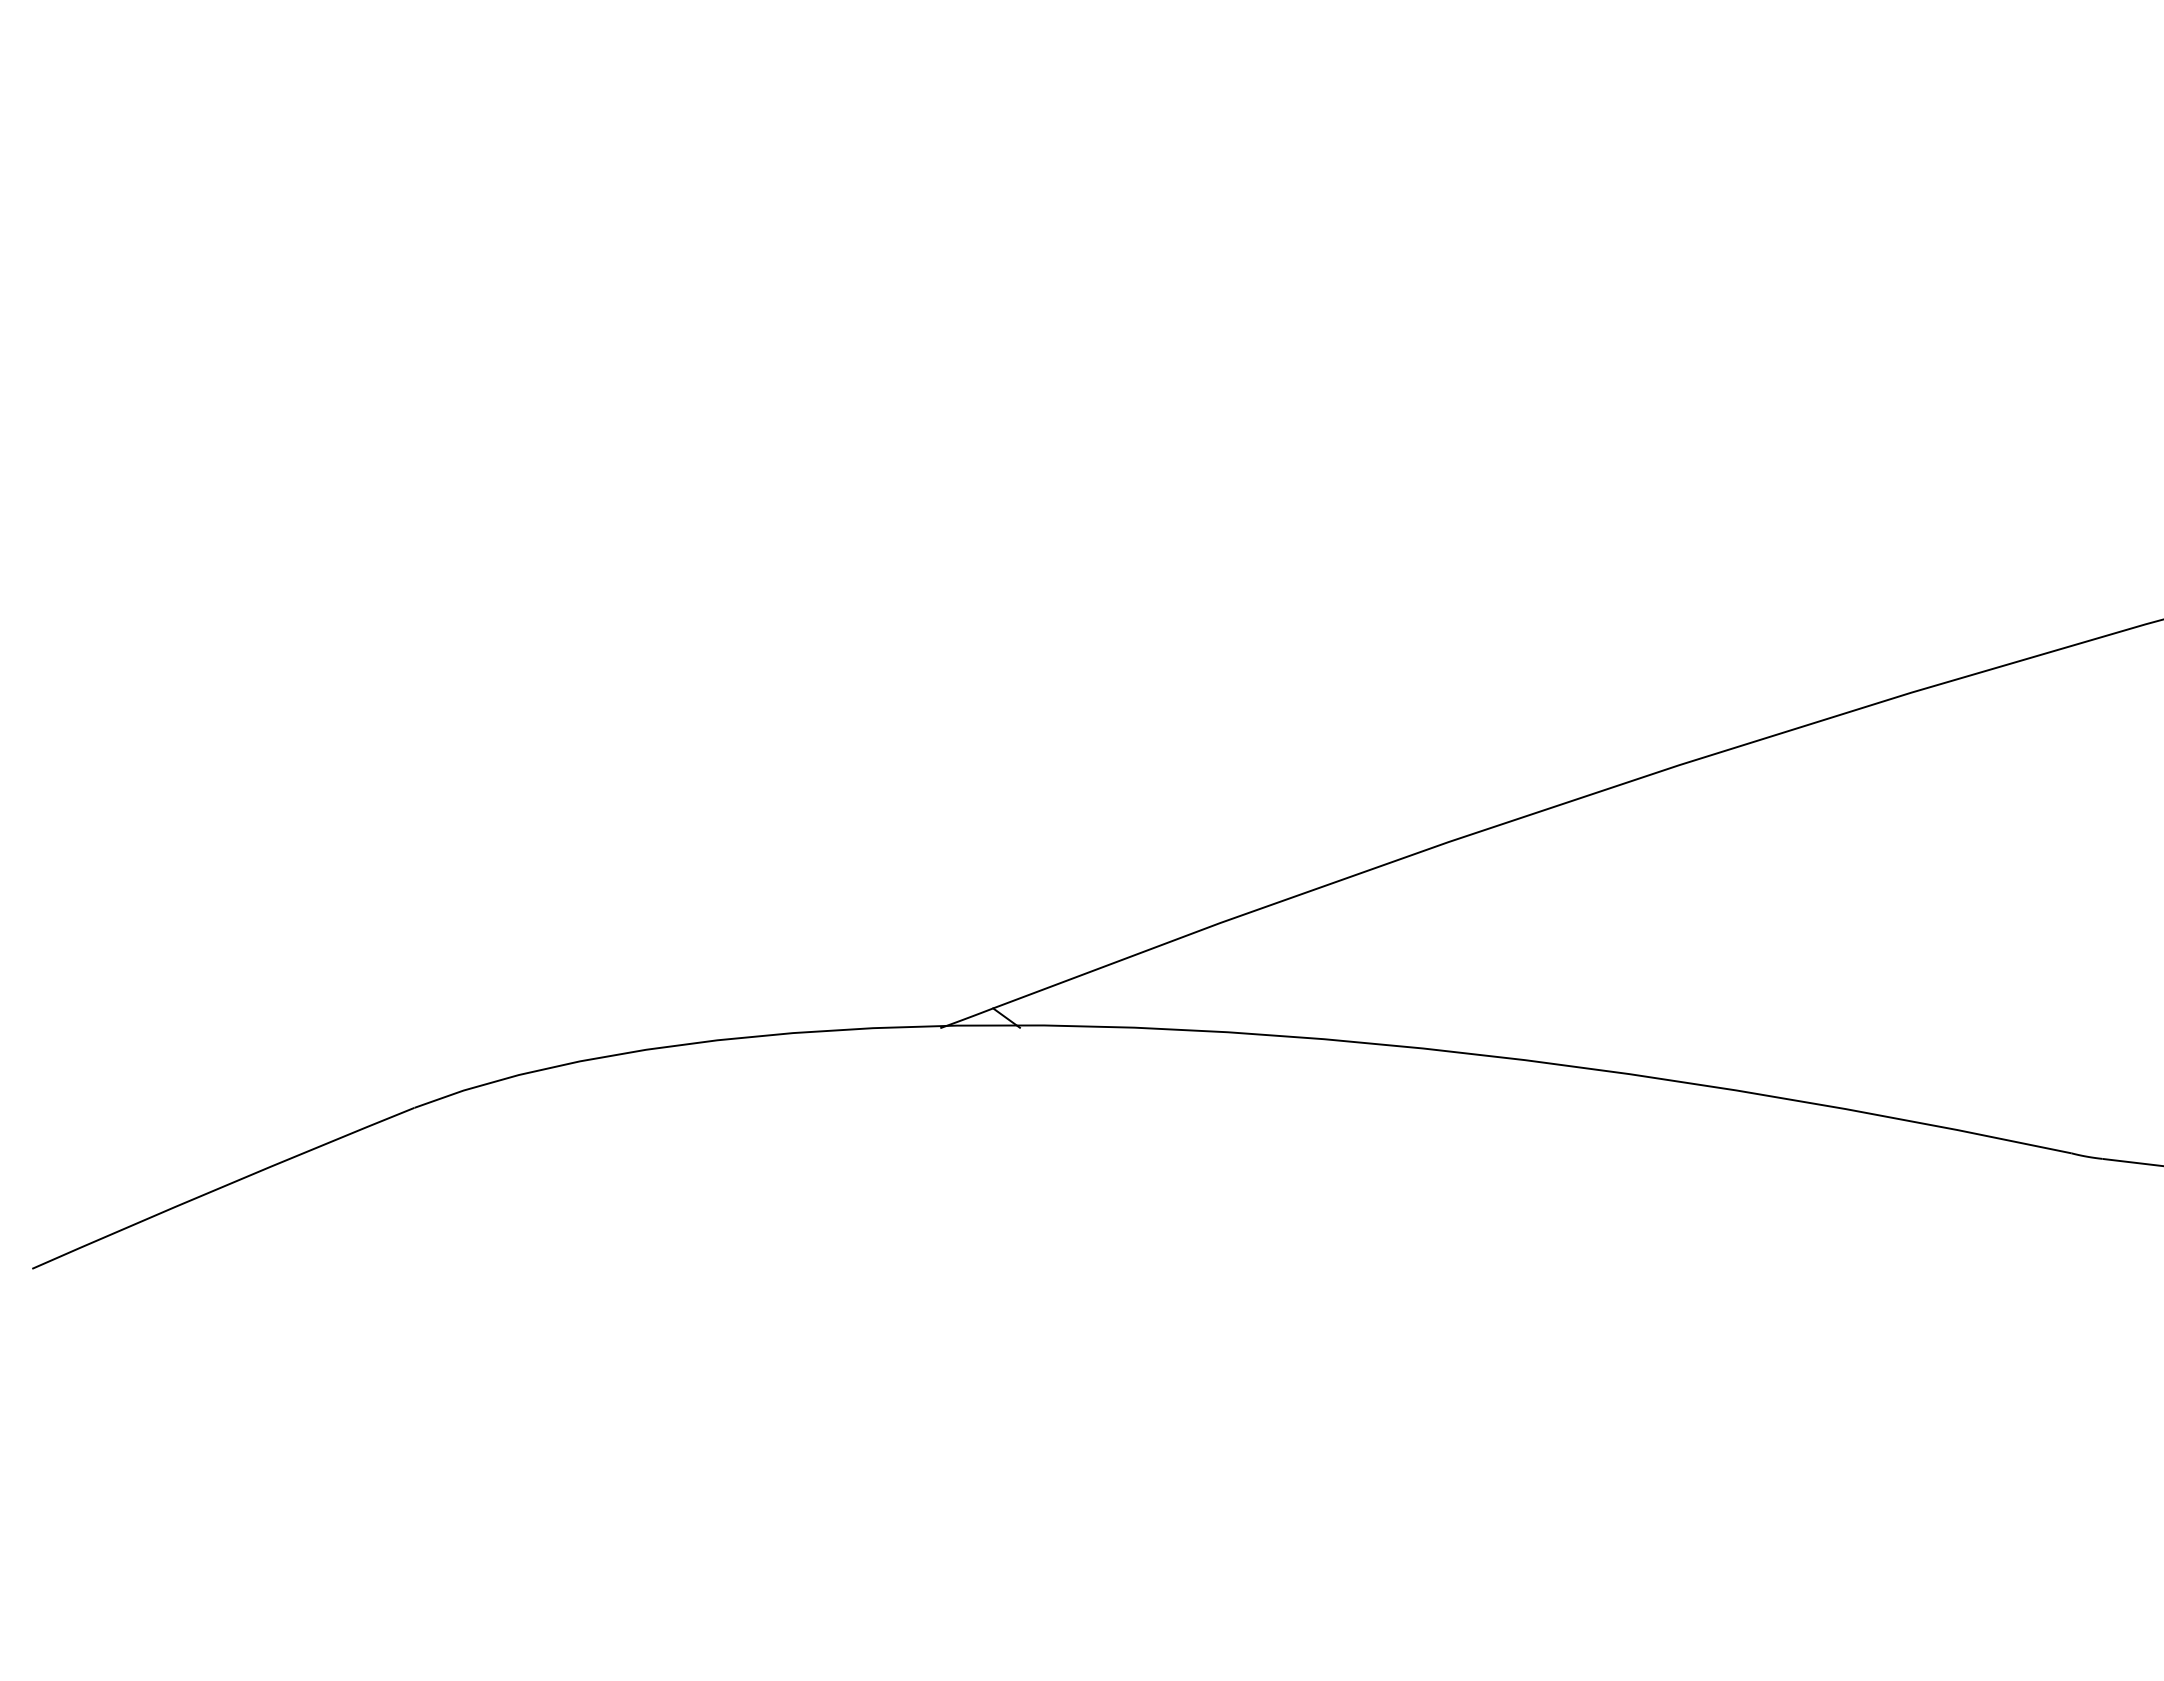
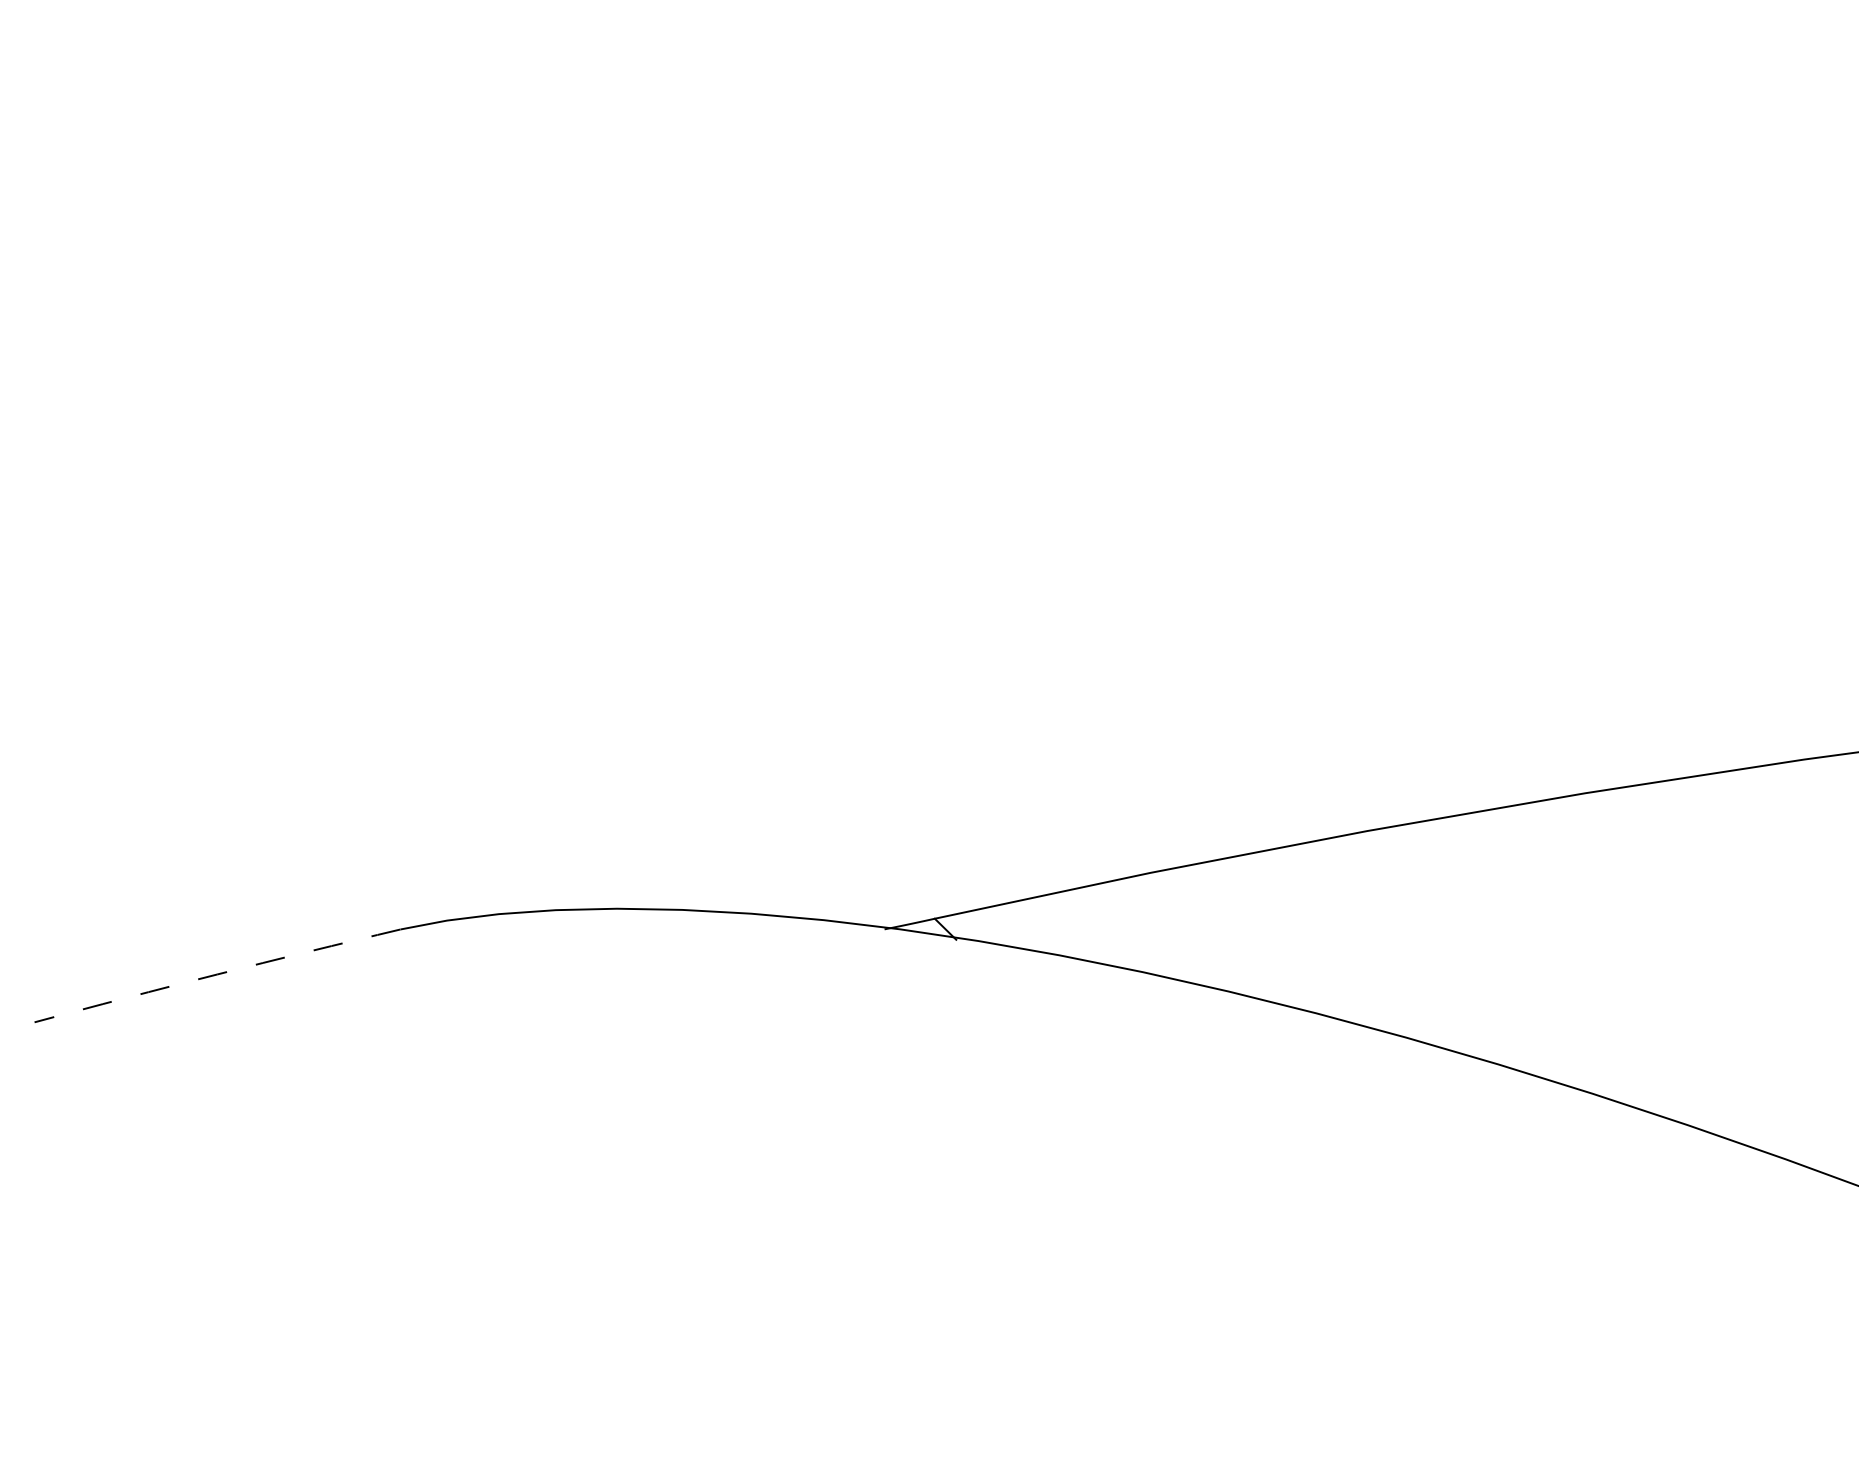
arc: (222, 1186) -> (217, 974), solid -> dashed

